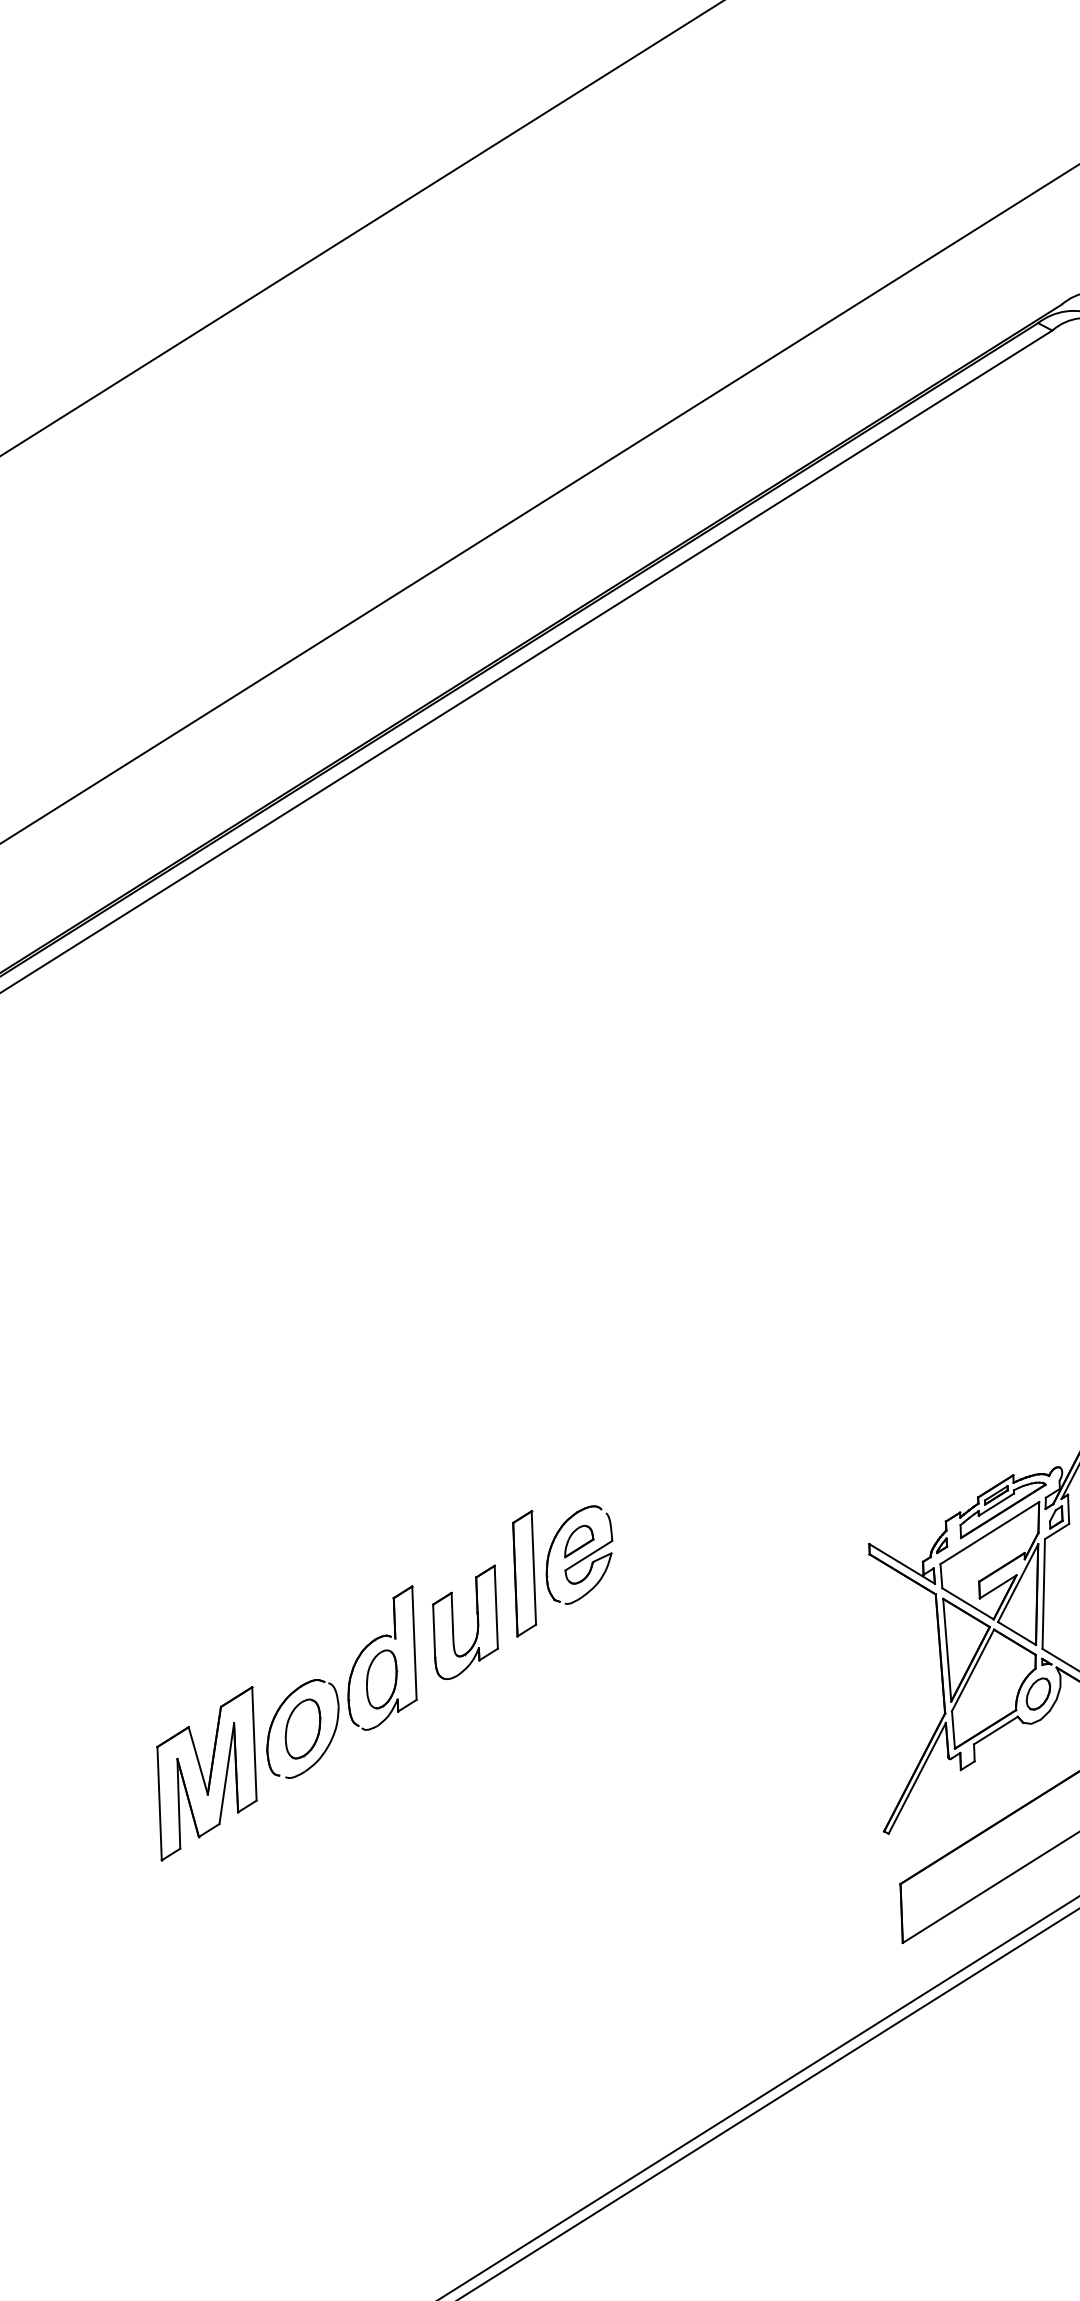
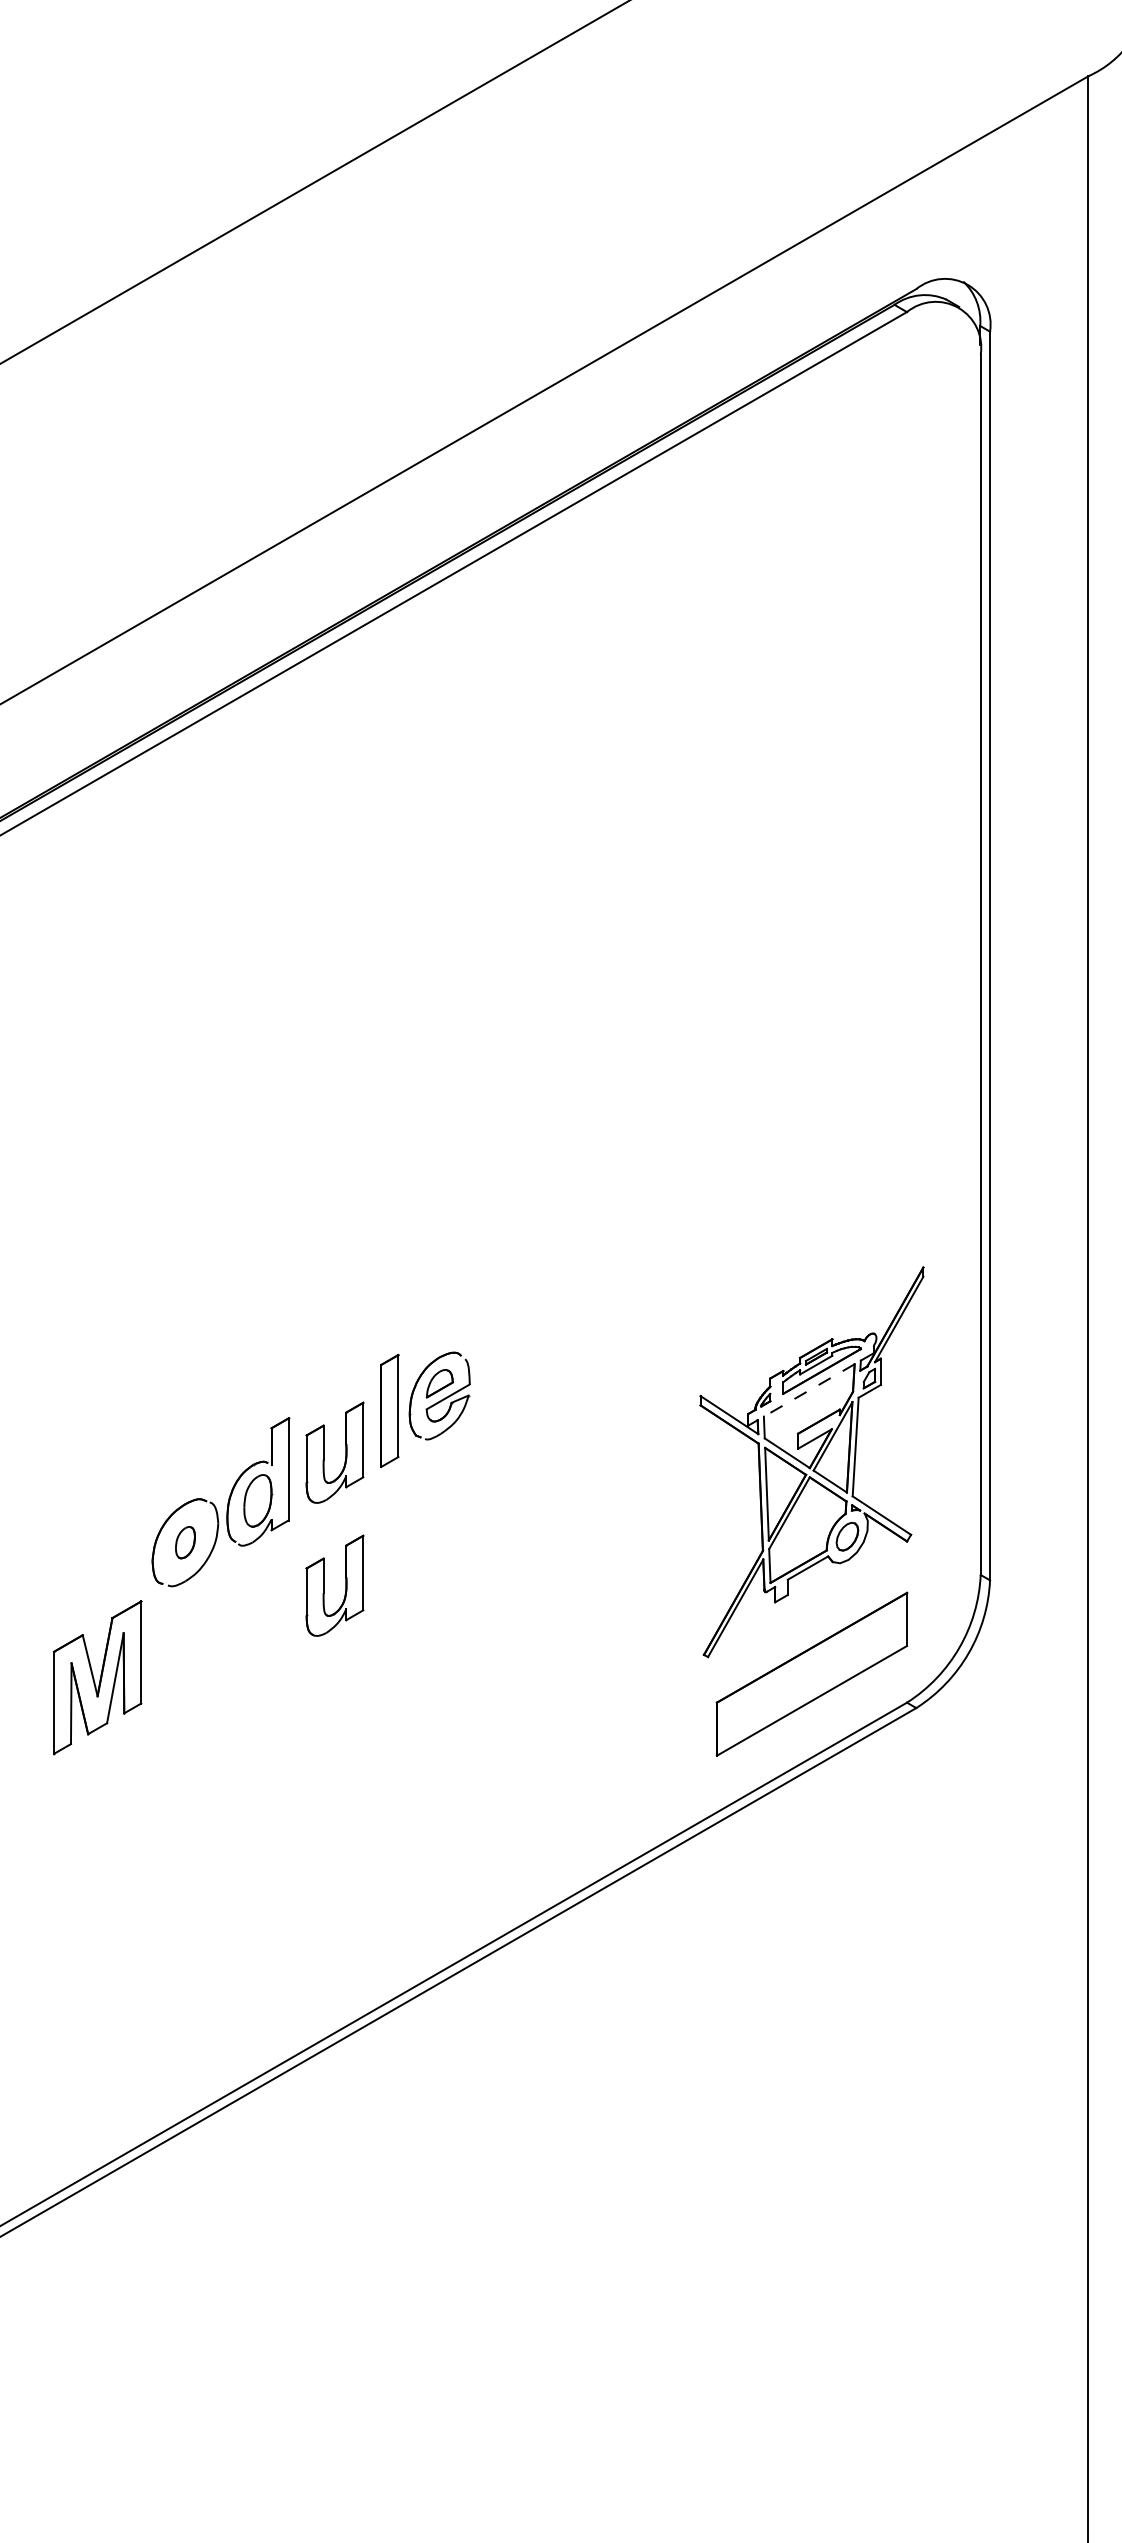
line: (988, 1533) -> (808, 1390), solid -> dashed
part: (303, 1728) -> (185, 1542), size x0.6
part: (459, 1770) -> (324, 1585), added
part: (206, 1773) -> (97, 1677), moved

